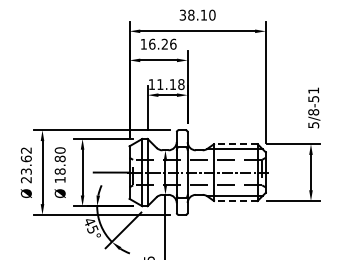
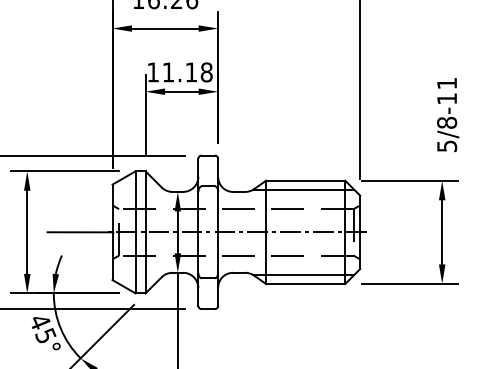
text: (313, 99) -> (446, 99), 5/8-51 -> 5/8-11
line: (235, 144) -> (305, 181), dashed -> solid
line: (235, 200) -> (305, 283), dashed -> solid

